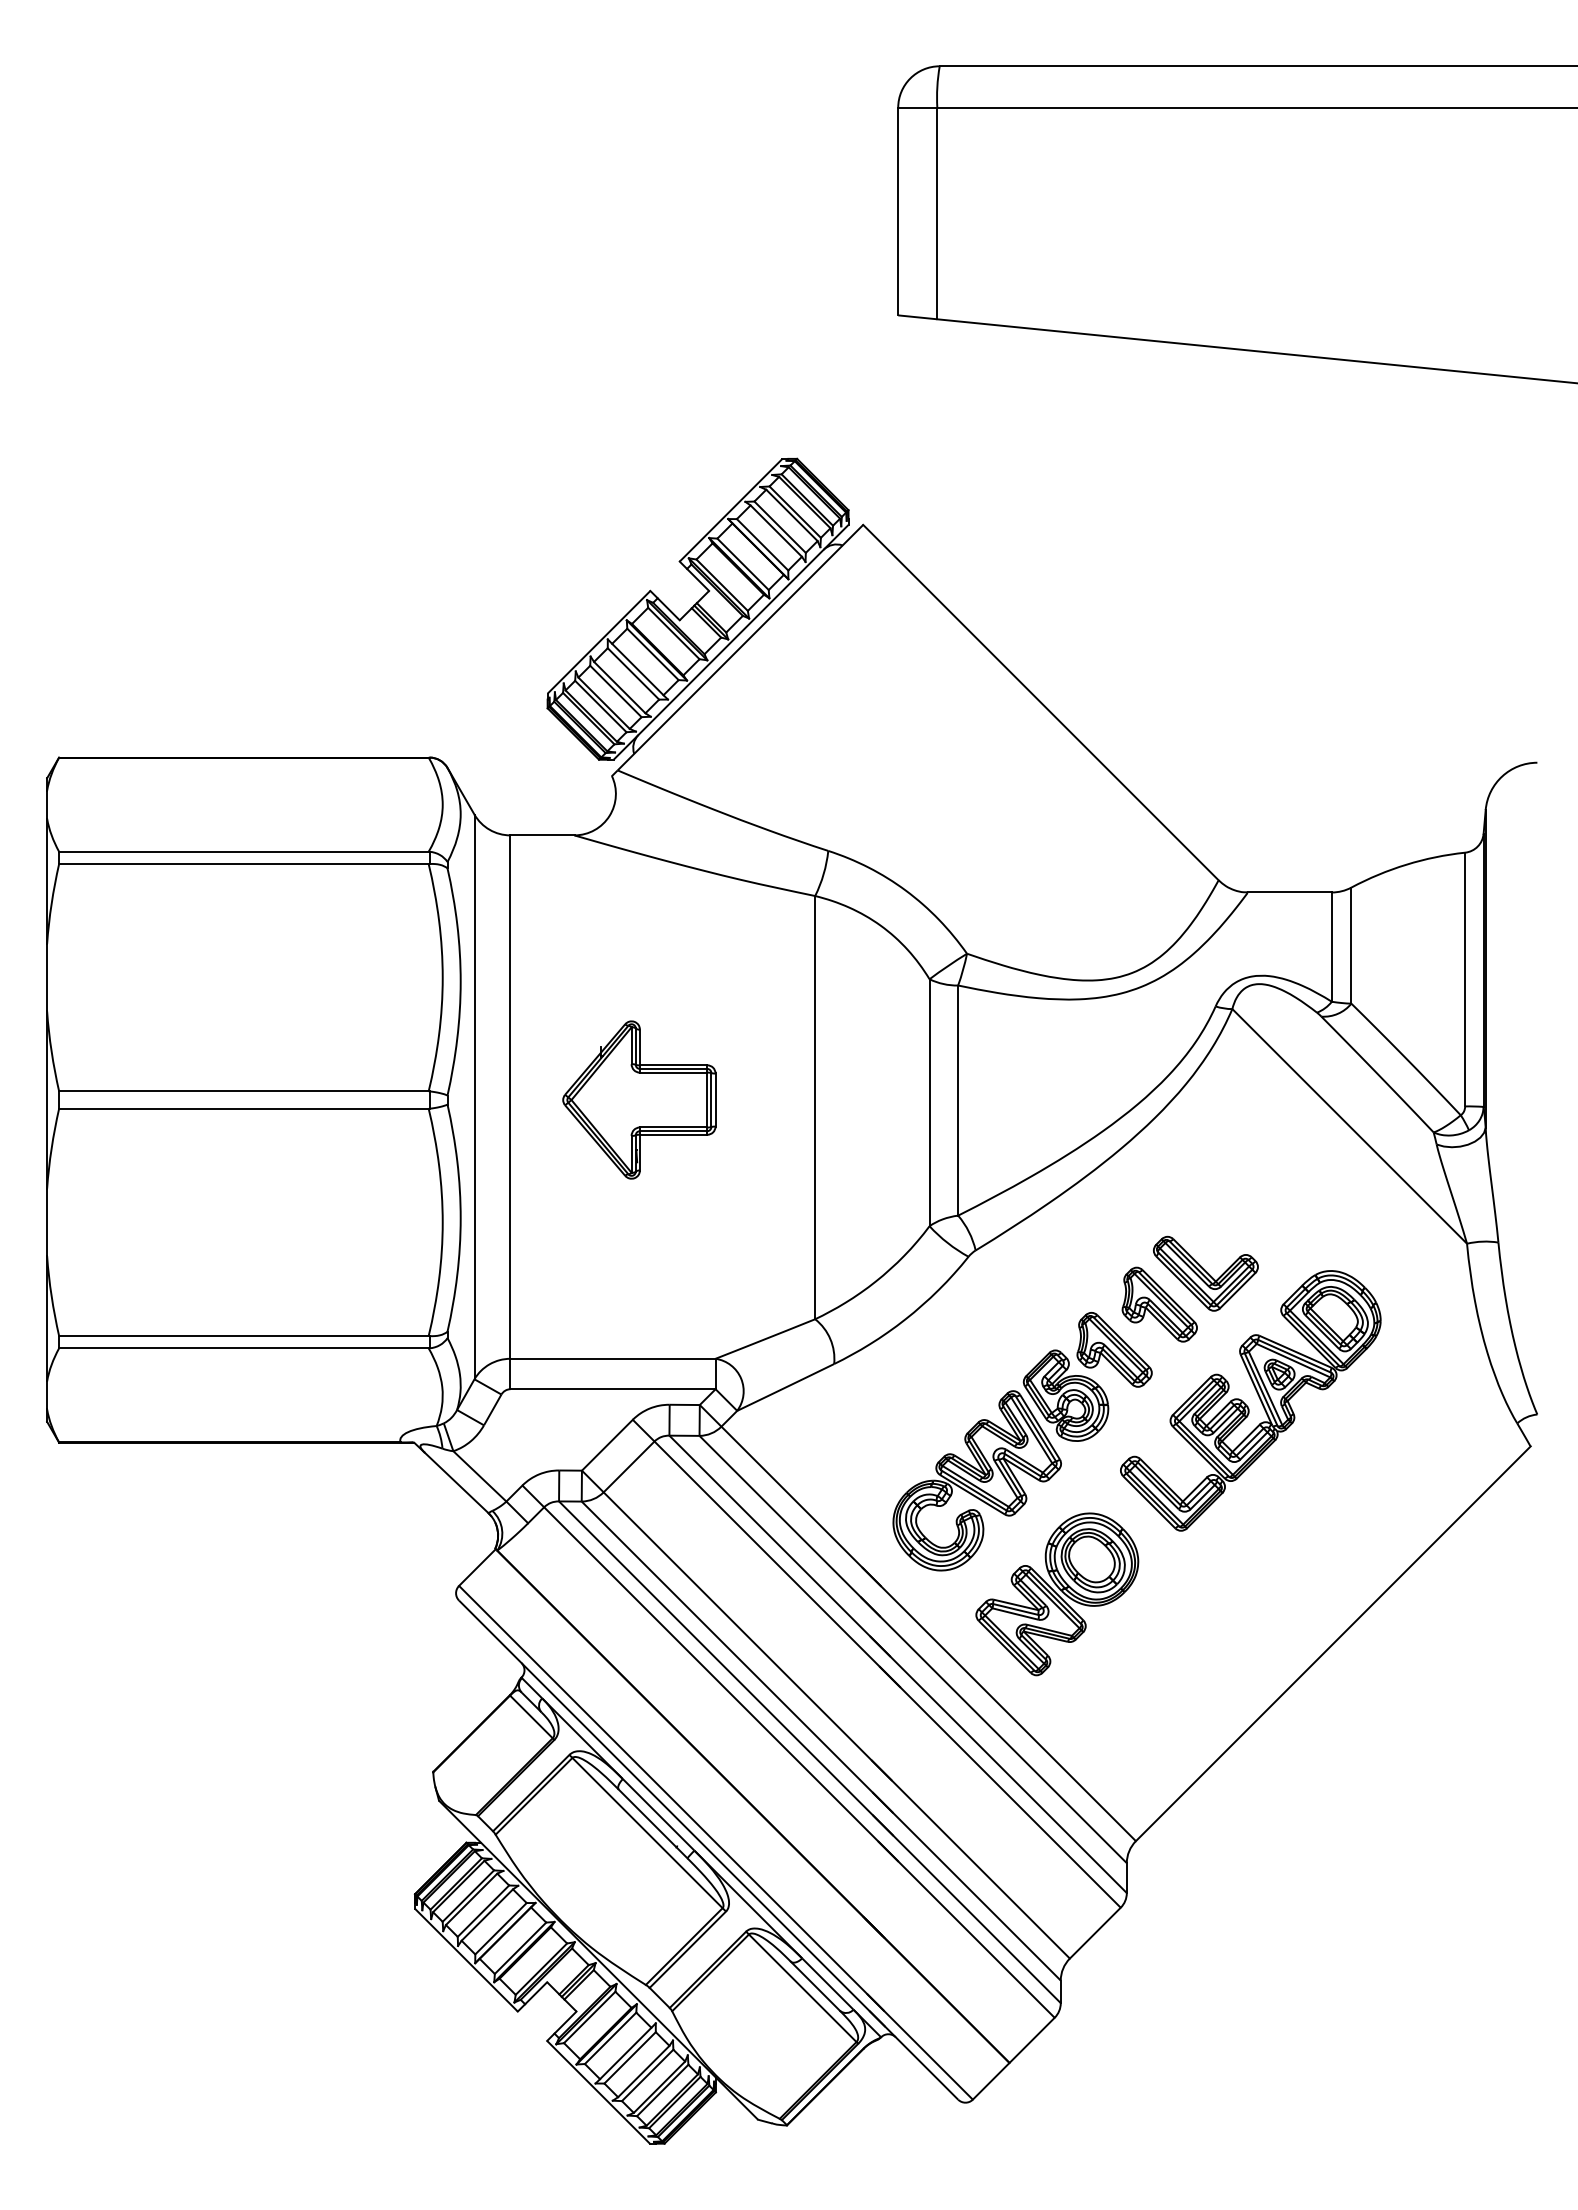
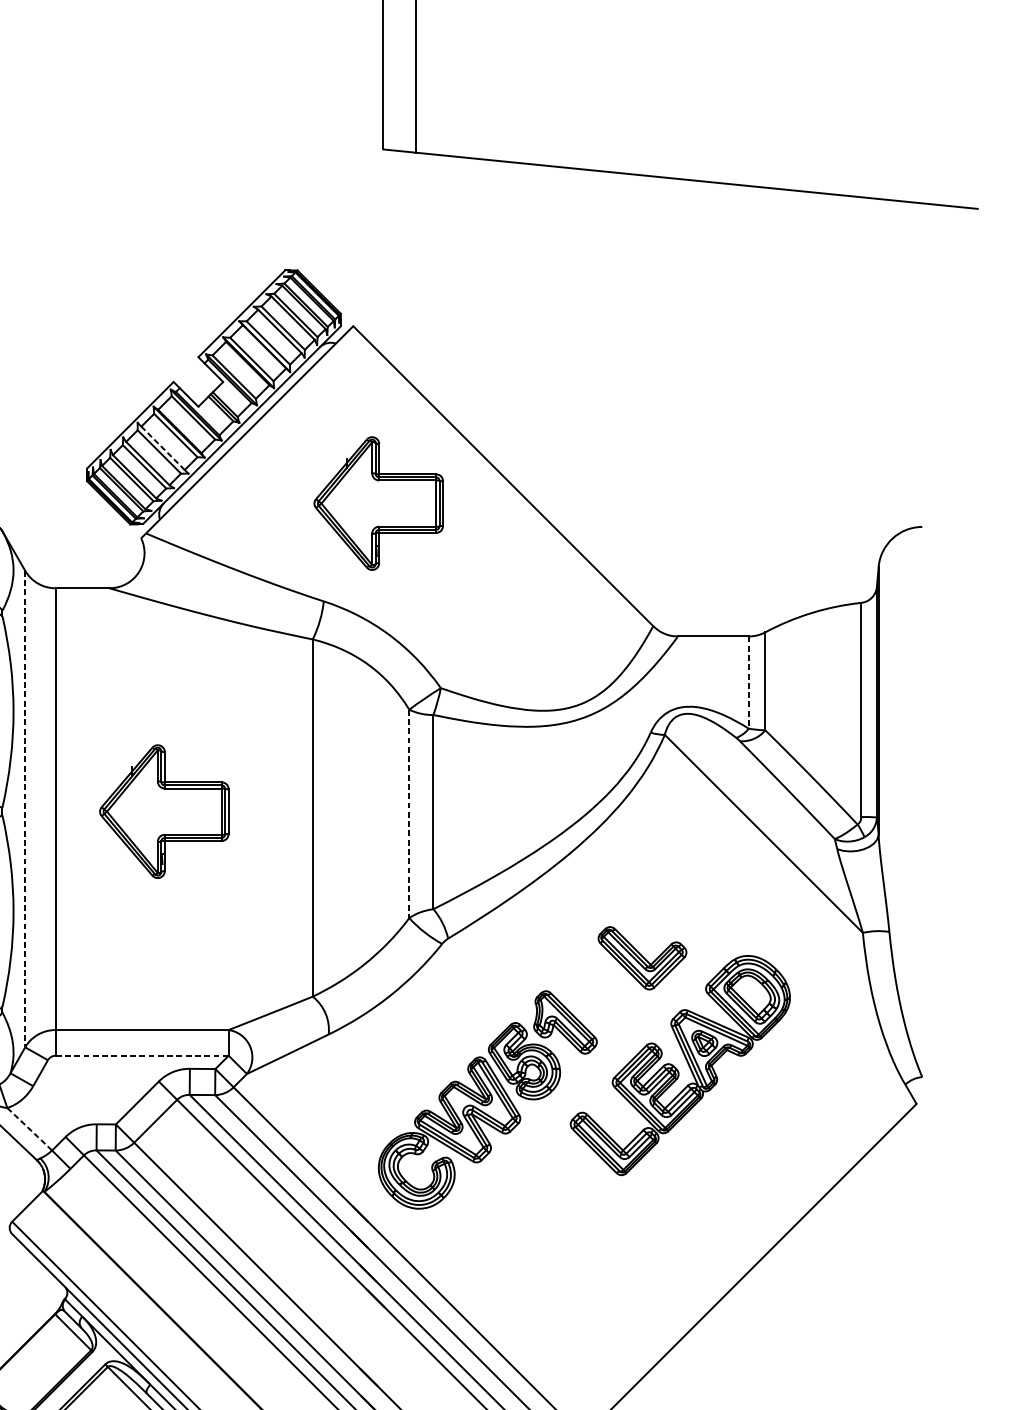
line: (637, 669) -> (162, 448), solid -> dashed
part: (893, 734) -> (378, 503), added
line: (1331, 947) -> (748, 682), solid -> dashed
line: (474, 1097) -> (25, 809), solid -> dashed
line: (929, 1102) -> (409, 813), solid -> dashed
part: (1159, 1304) -> (603, 984), removed
line: (613, 1389) -> (142, 1055), solid -> dashed
line: (479, 1476) -> (29, 1129), solid -> dashed
part: (1057, 1594) -> (517, 1228), removed

